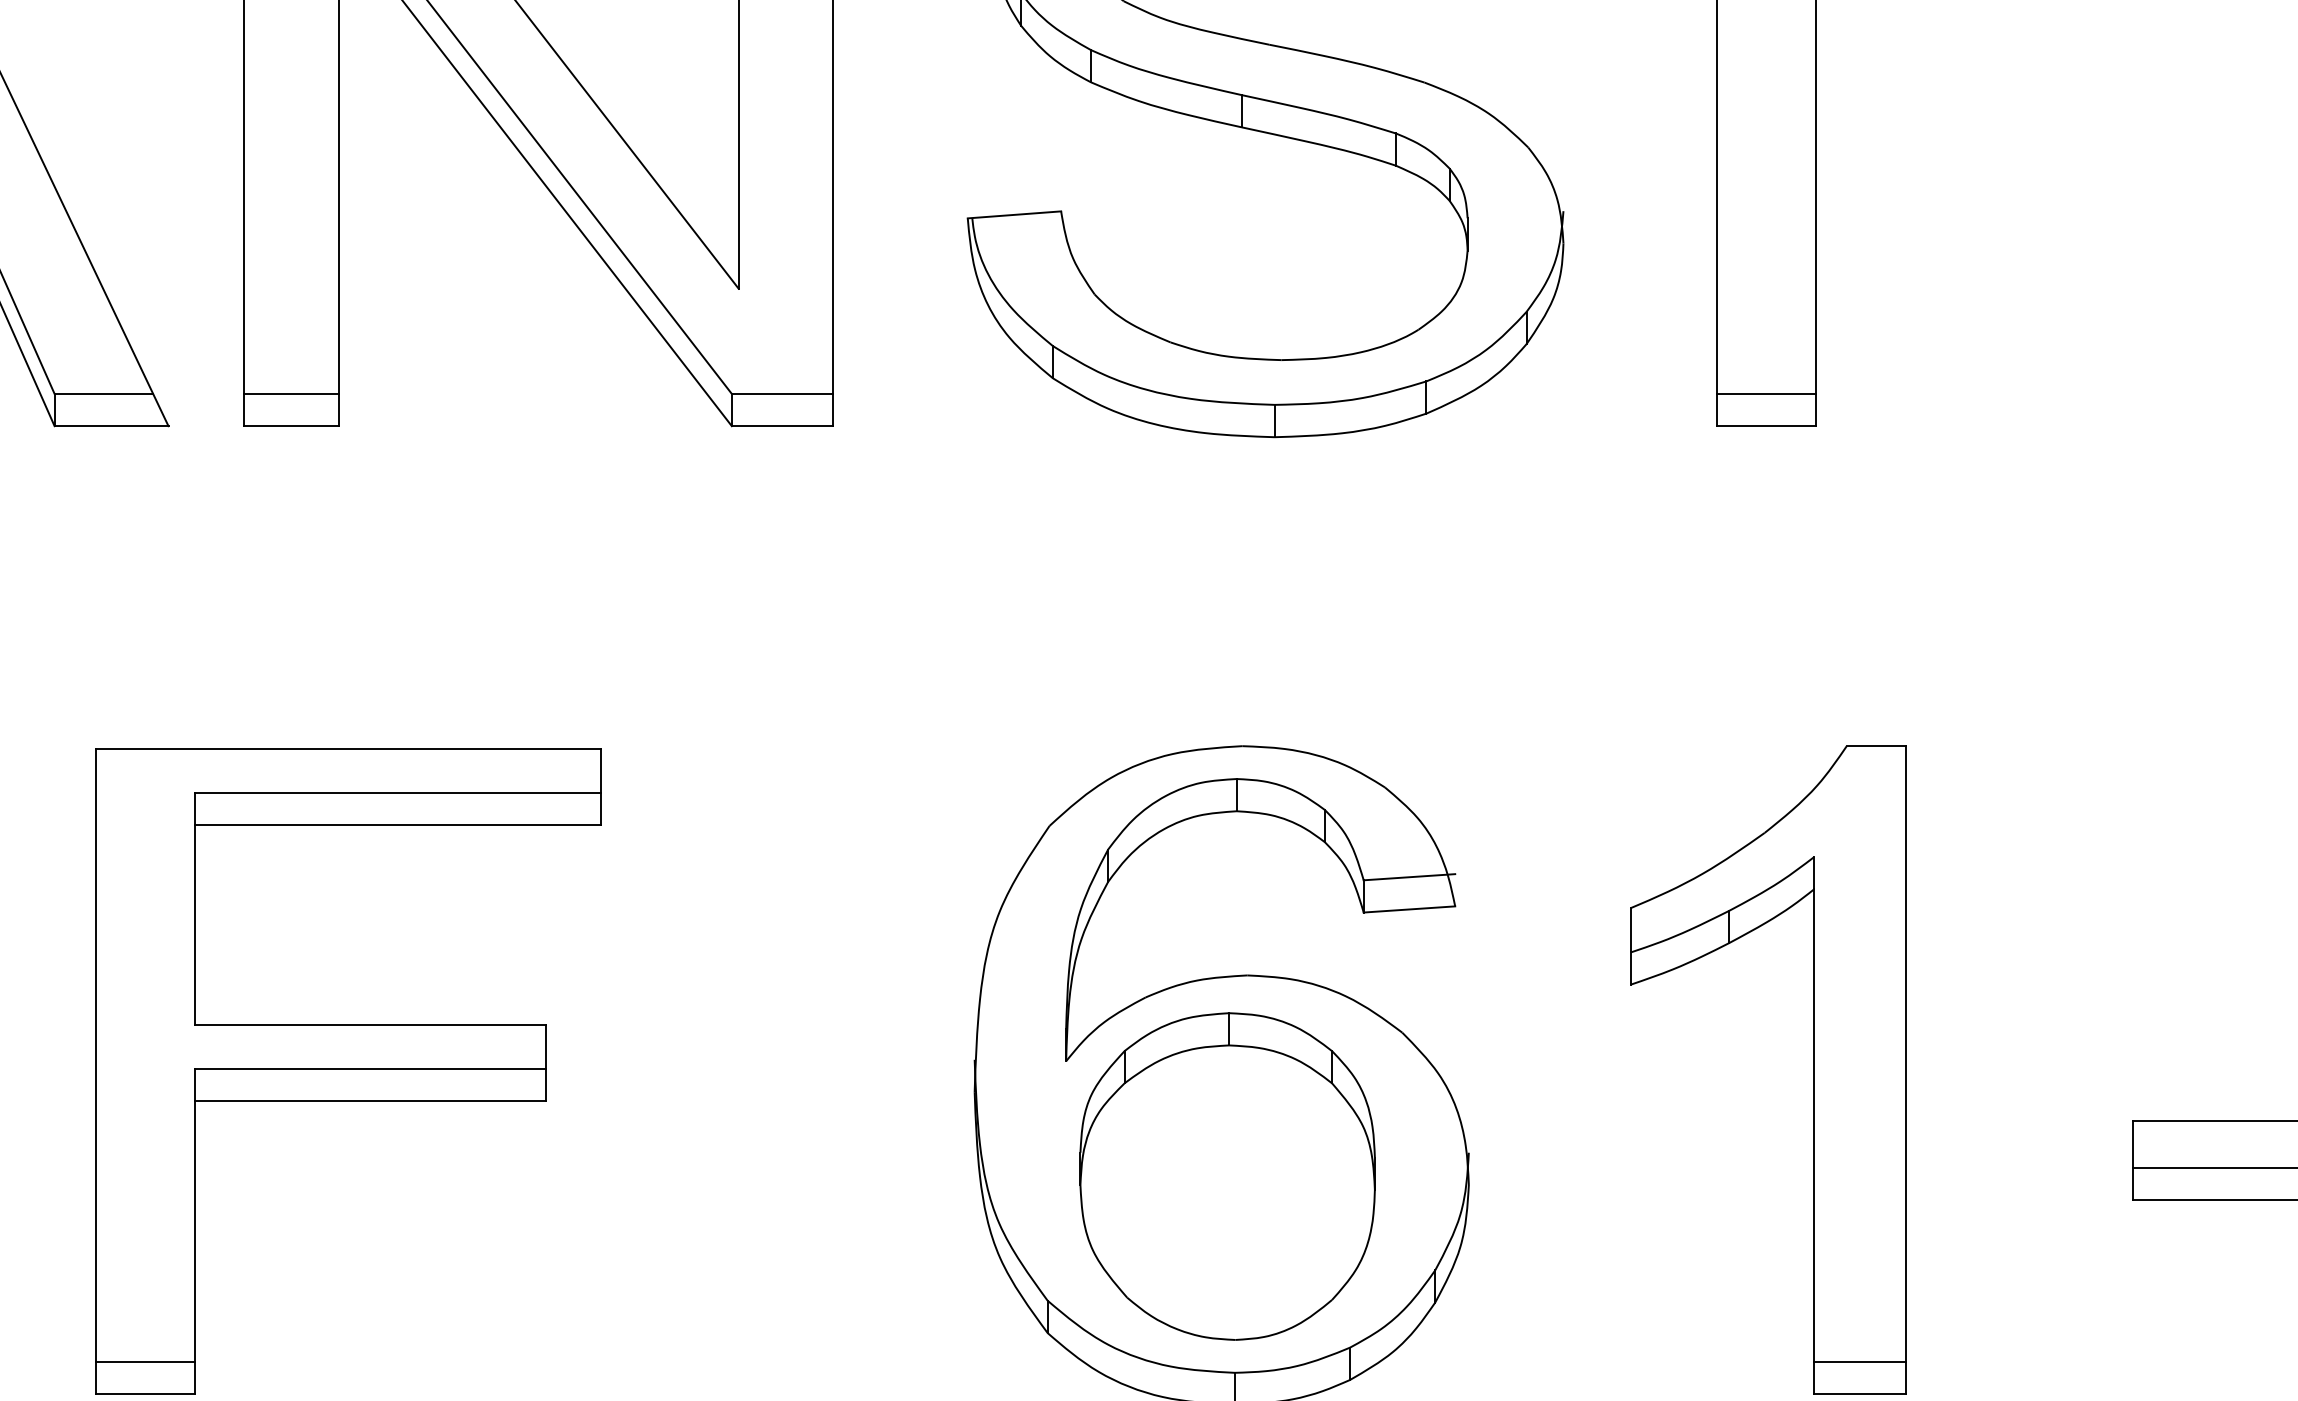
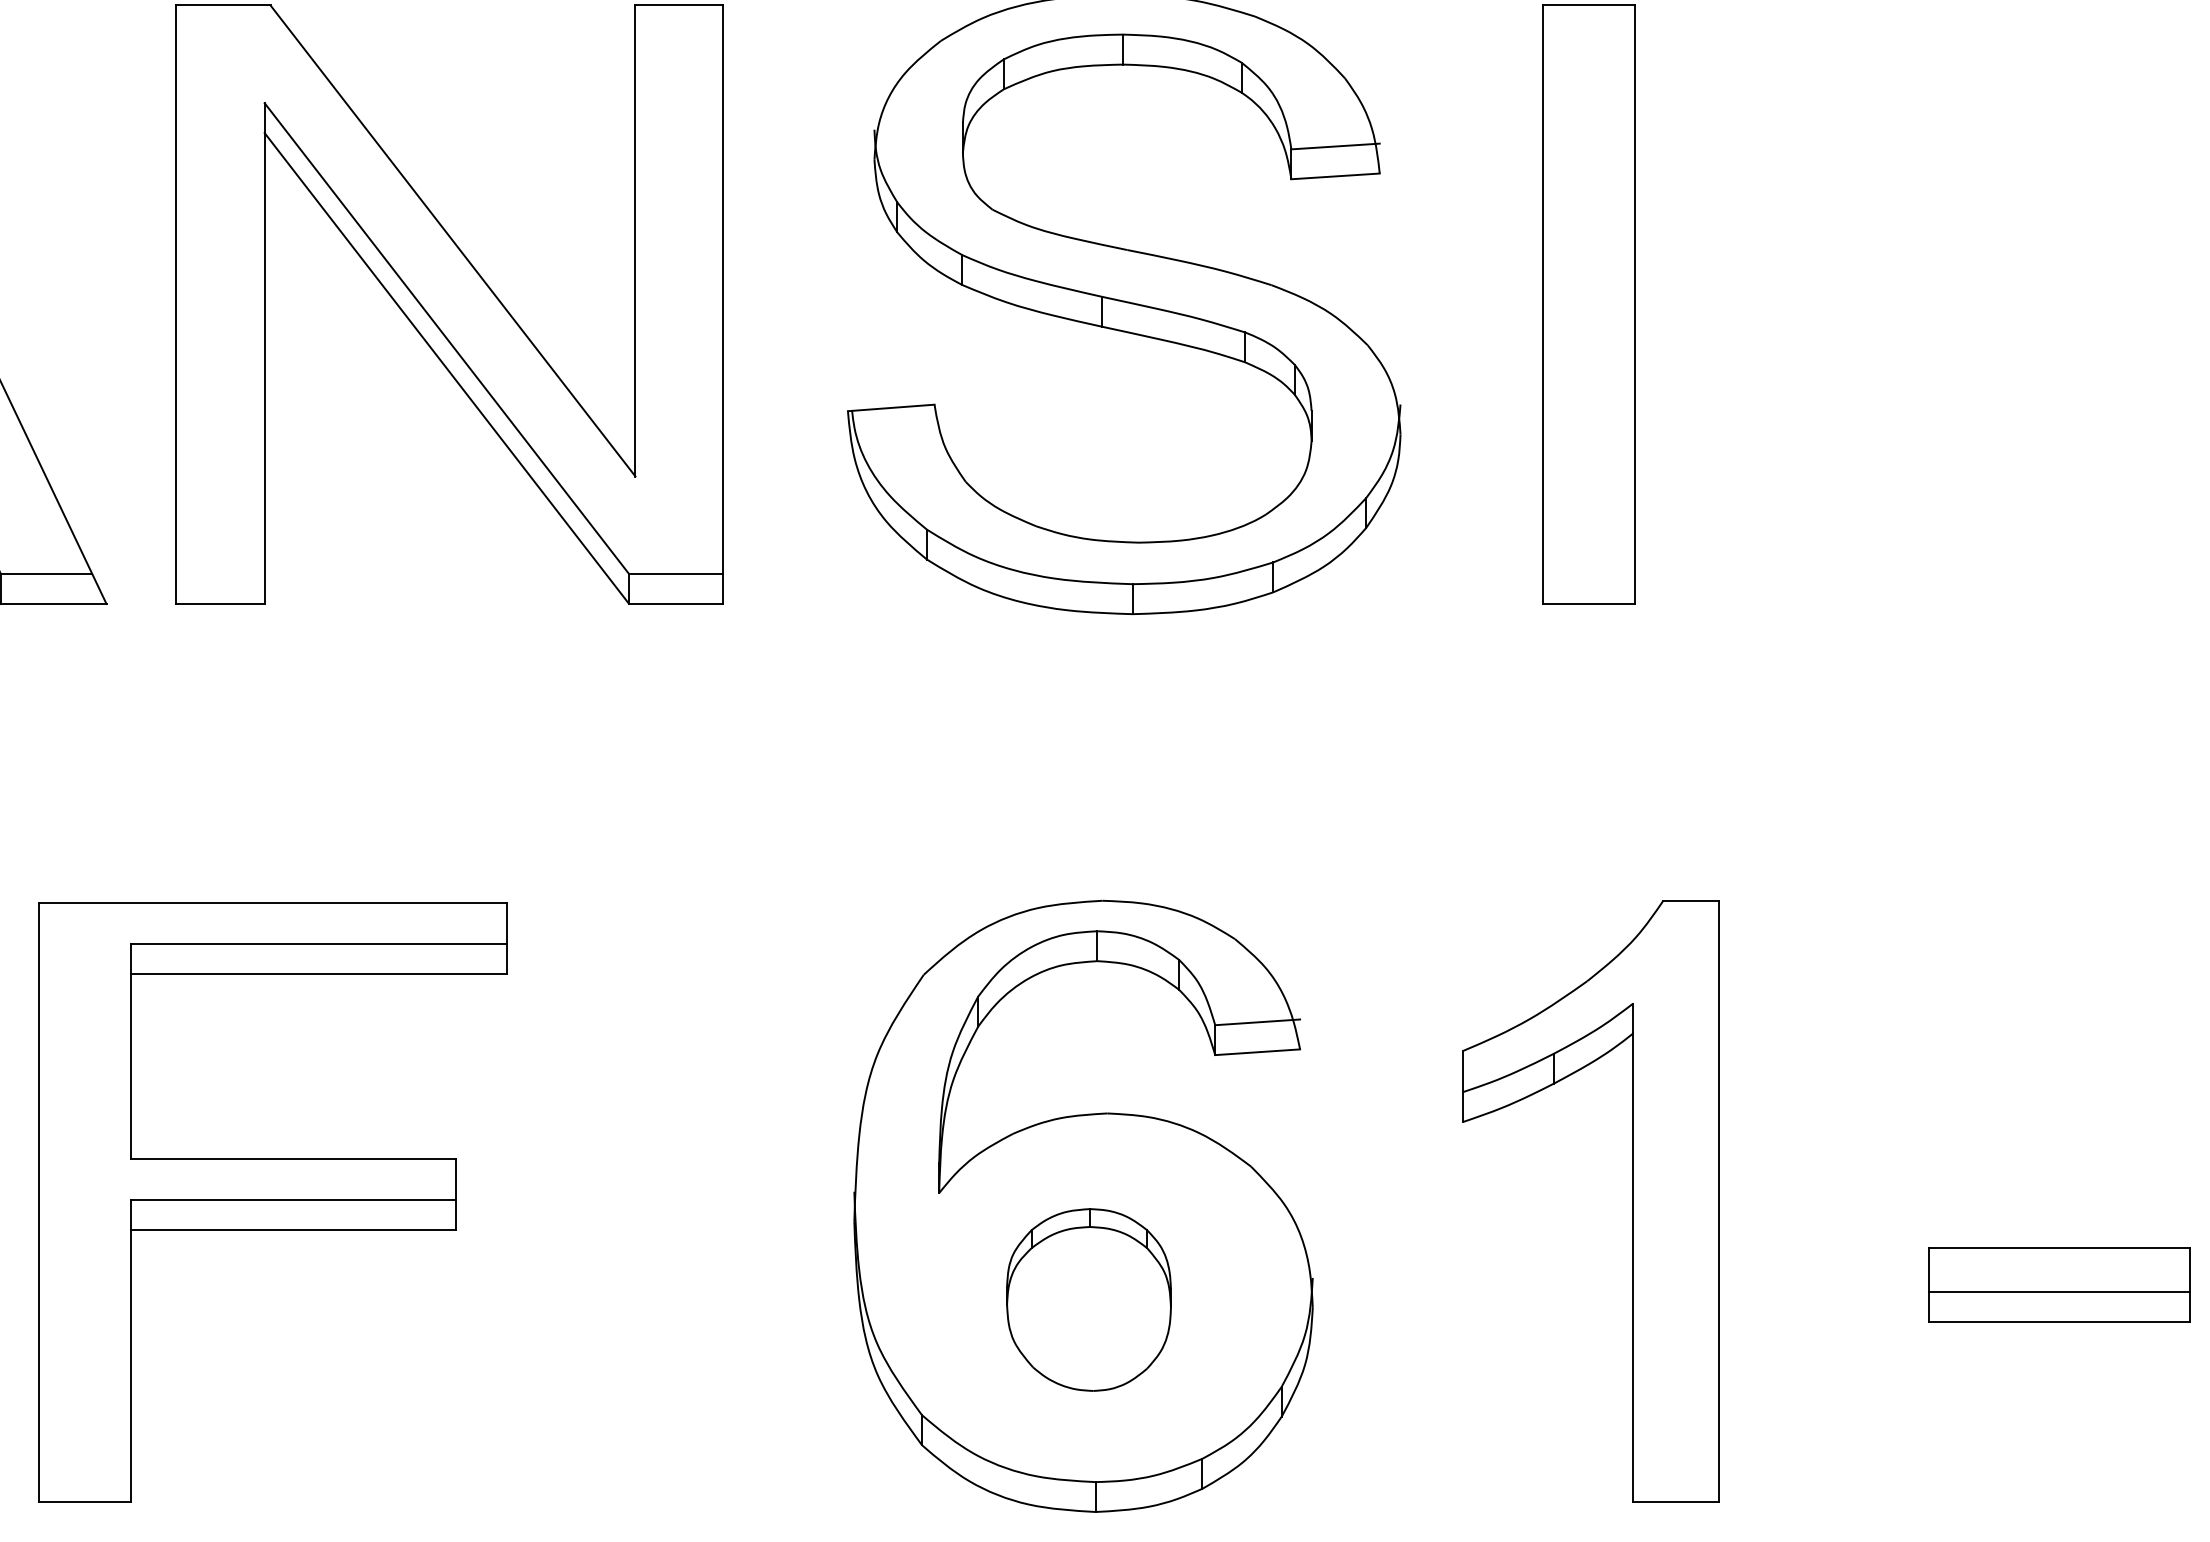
line: (291, 394) -> (220, 574), removed
line: (1766, 394) -> (1588, 574), removed
part: (1227, 1175) -> (1088, 1299), size x0.6
line: (144, 1361) -> (84, 1471), removed
line: (1859, 1361) -> (1675, 1471), removed

